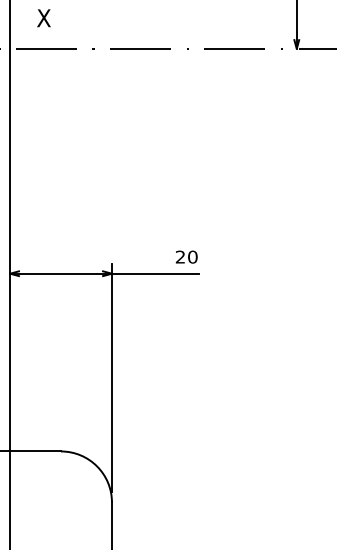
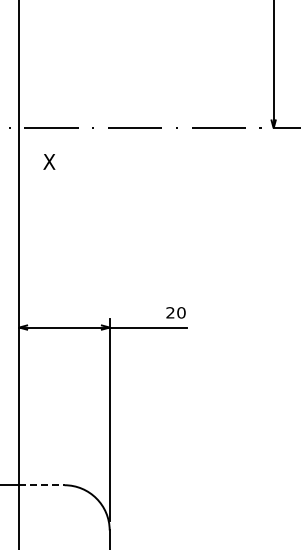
text: (44, 17) -> (49, 161), moved
line: (35, 451) -> (41, 485), solid -> dashed

